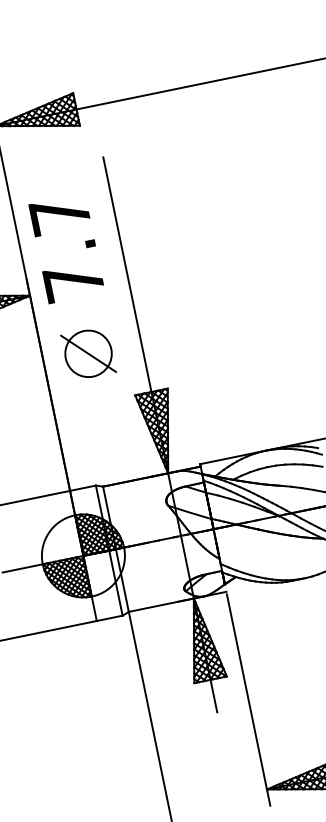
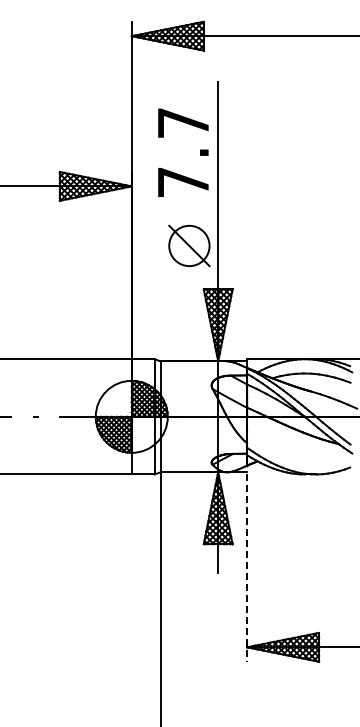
text: (67, 248) -> (183, 152), moved
part: (88, 353) -> (189, 245), moved
line: (249, 700) -> (247, 568), solid -> dashed

